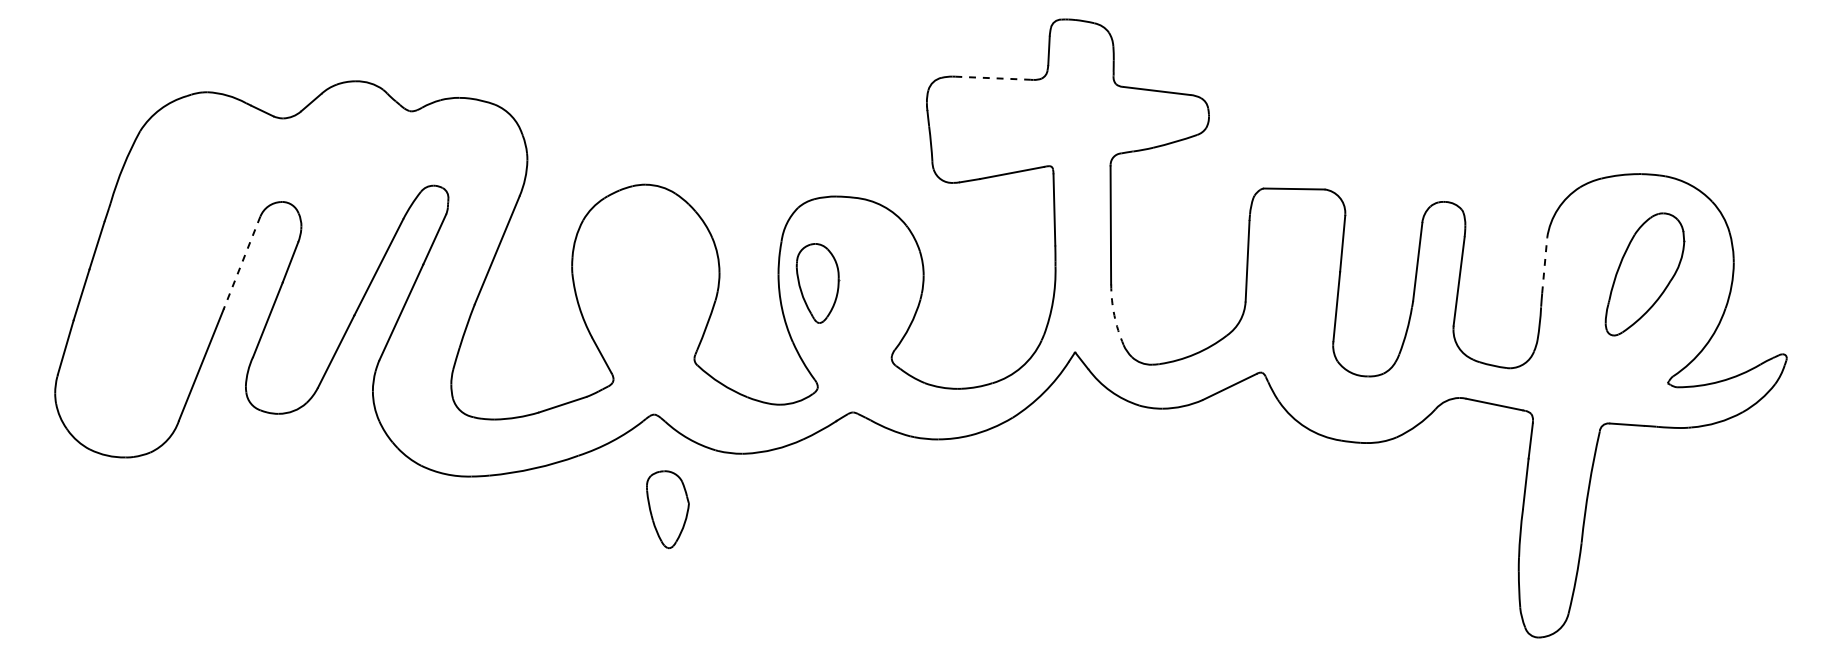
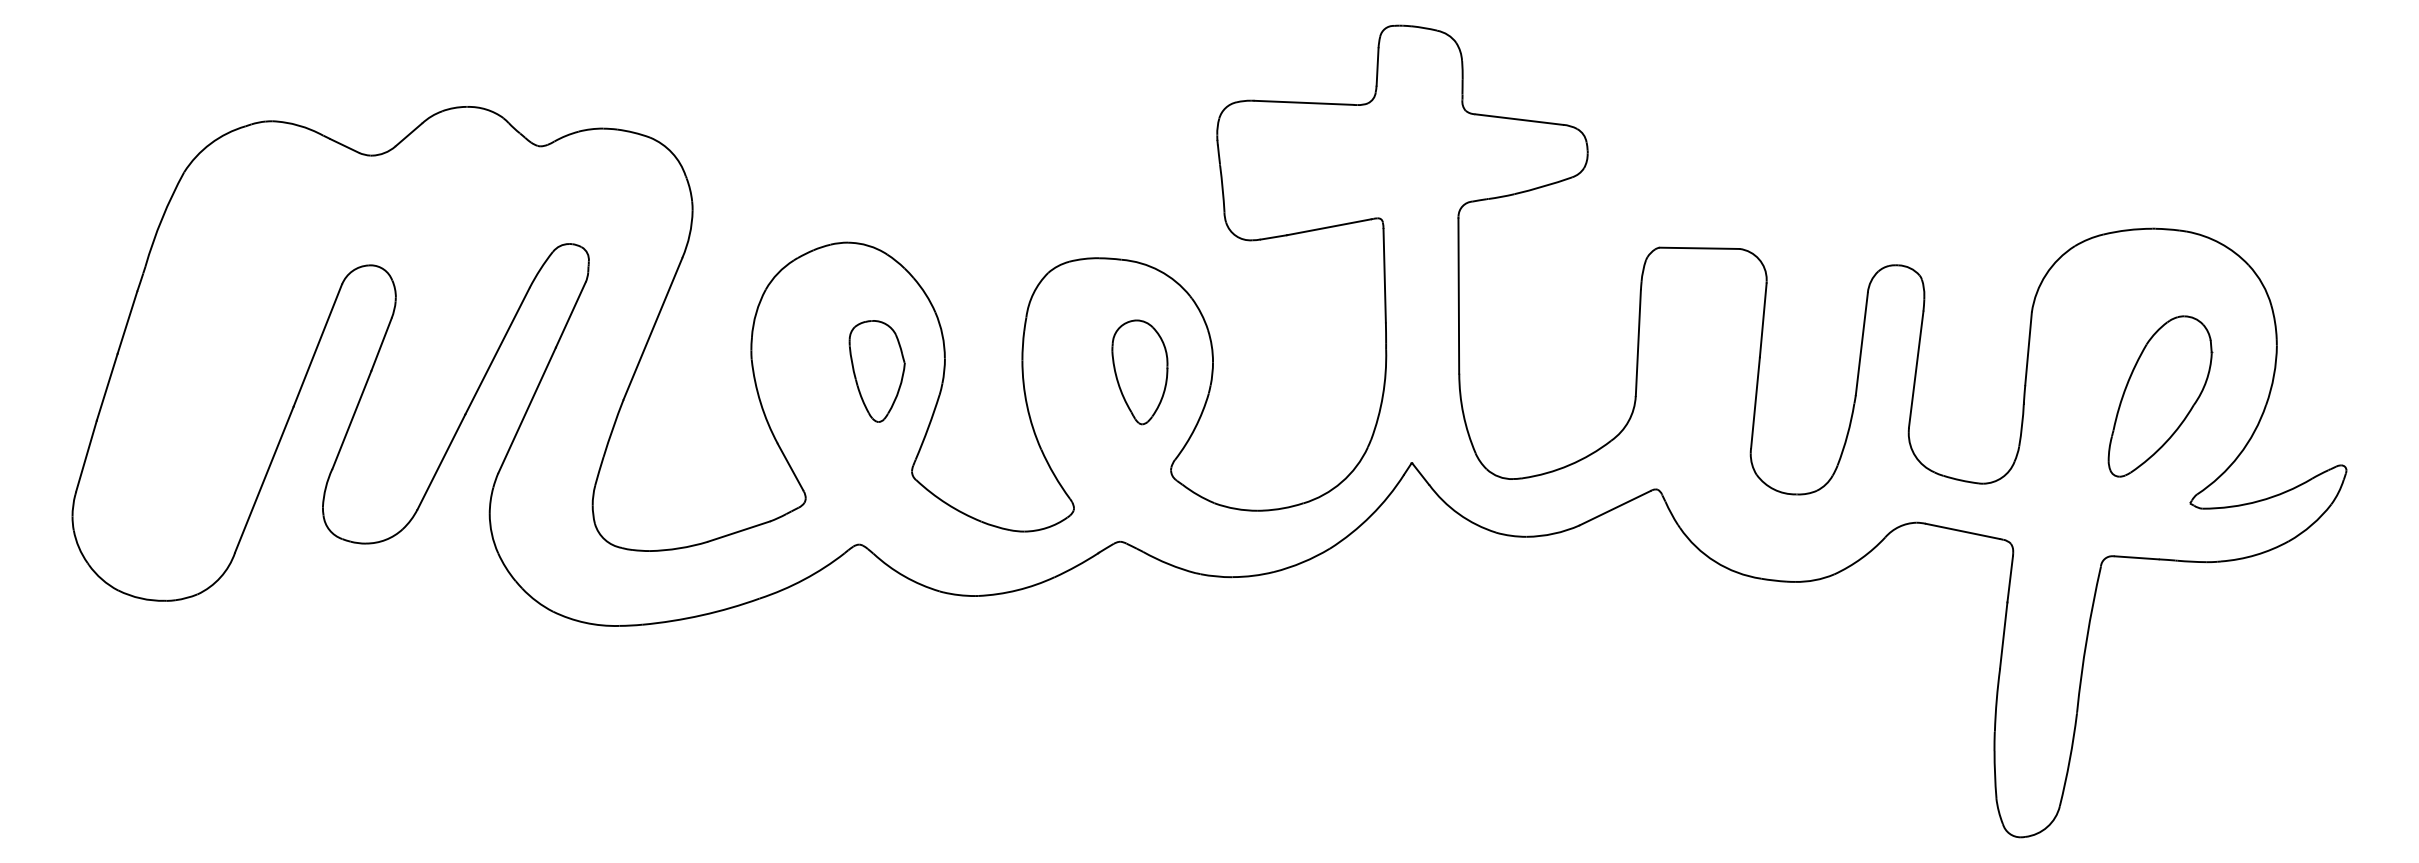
line: (993, 77) -> (1304, 102), dashed -> solid
line: (241, 263) -> (317, 345), dashed -> solid
line: (1544, 265) -> (2028, 348), dashed -> solid
part: (1645, 274) -> (2160, 396), moved
part: (817, 283) -> (1139, 372), moved
arc: (1114, 315) -> (1463, 414), dashed -> solid
part: (667, 509) -> (876, 371), moved

